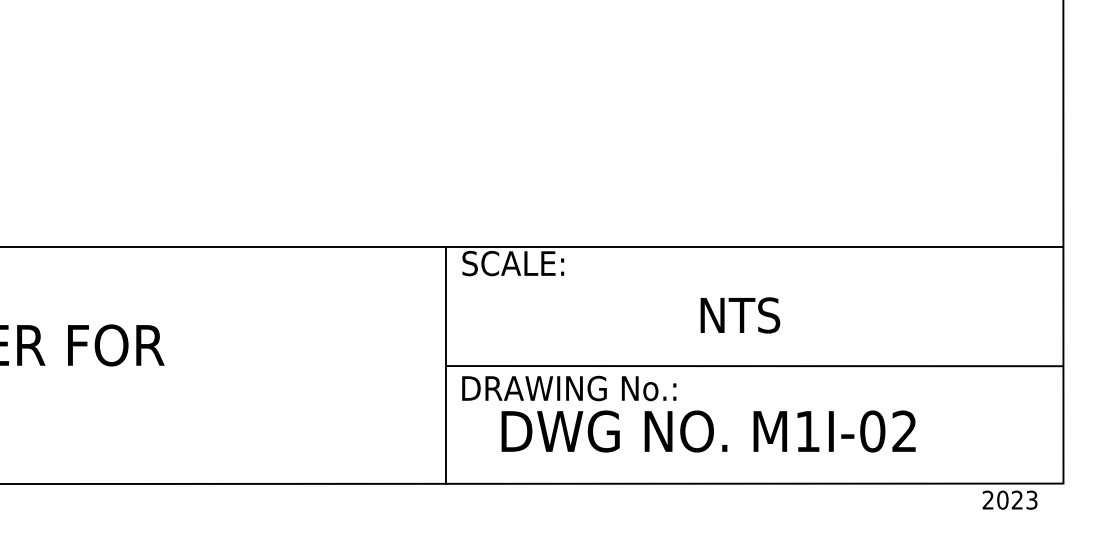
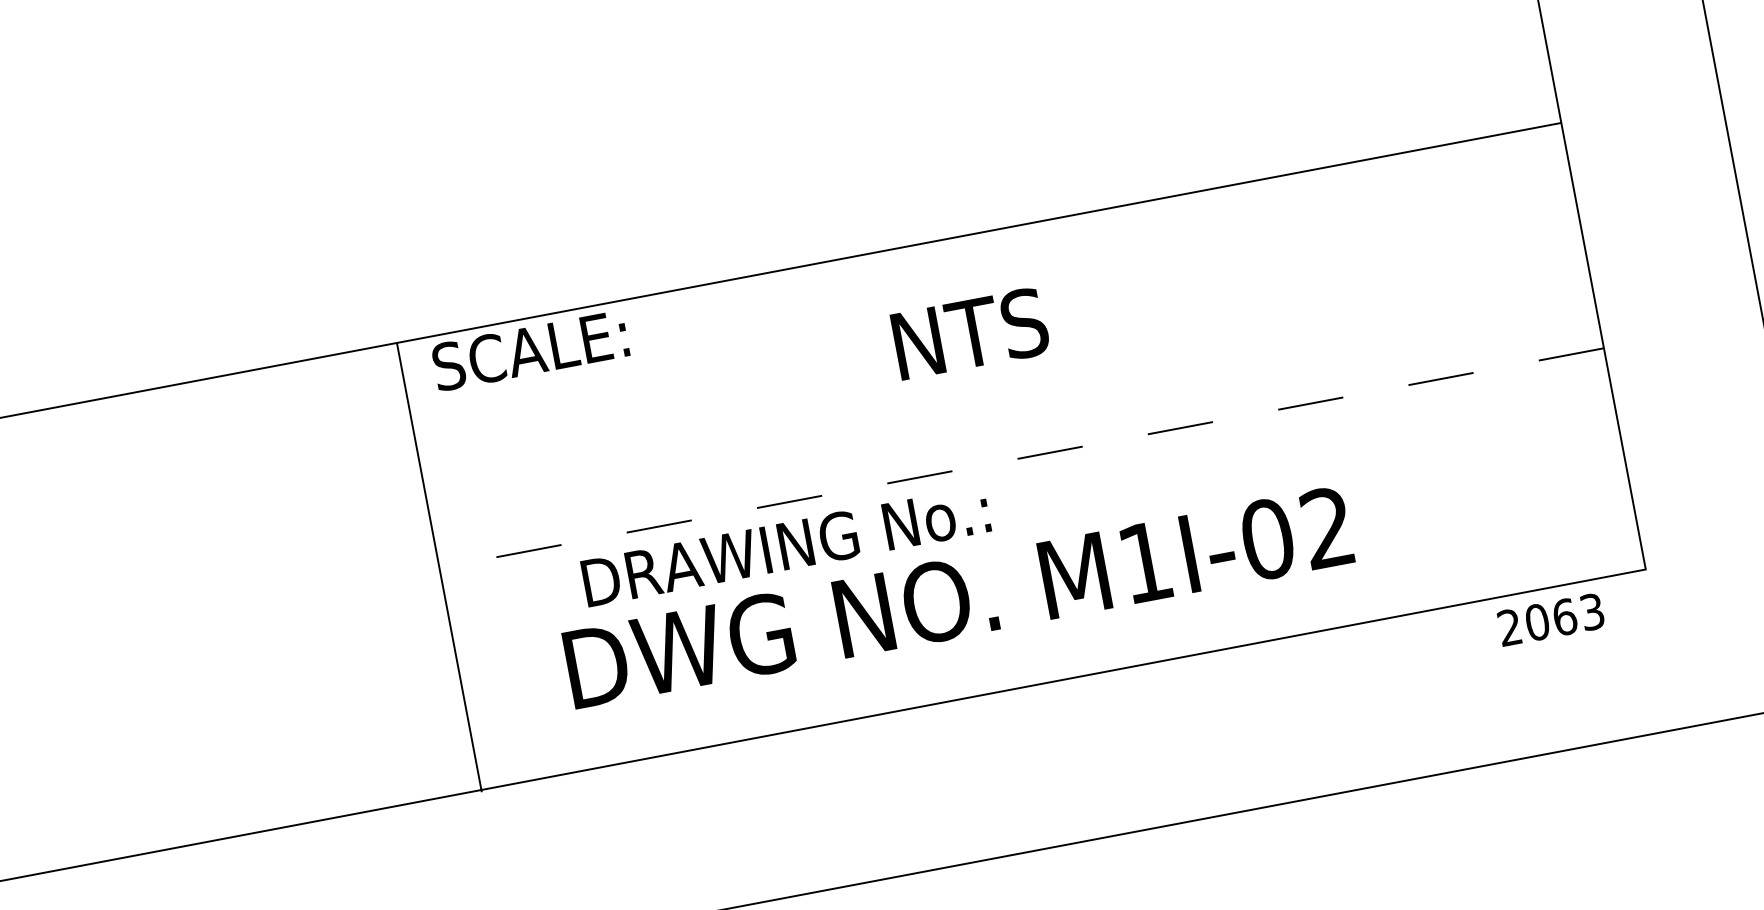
text: (740, 315) -> (970, 333), moved
line: (754, 366) -> (1021, 458), solid -> dashed
text: (569, 388) -> (786, 546), moved
text: (1017, 499) -> (1564, 615), 2023 -> 2063

